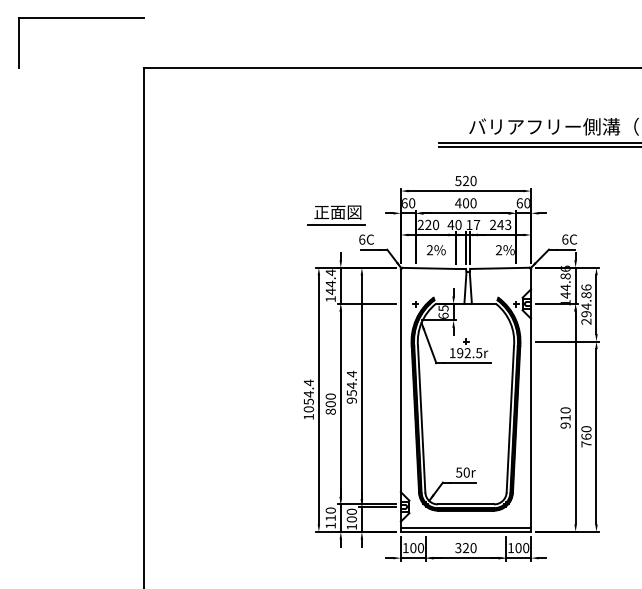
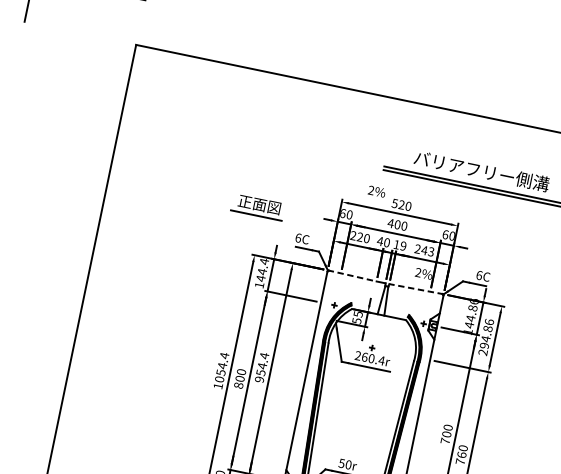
part: (336, 215) -> (257, 207), moved
text: (476, 224) -> (403, 245), 17 -> 19
text: (436, 250) -> (377, 191), moved
line: (428, 268) -> (352, 275), solid -> dashed
line: (500, 268) -> (416, 289), solid -> dashed
text: (443, 315) -> (356, 320), 65 -> 55
text: (465, 353) -> (369, 358), 192.5r -> 260.4r
text: (565, 421) -> (446, 437), 910 -> 700

